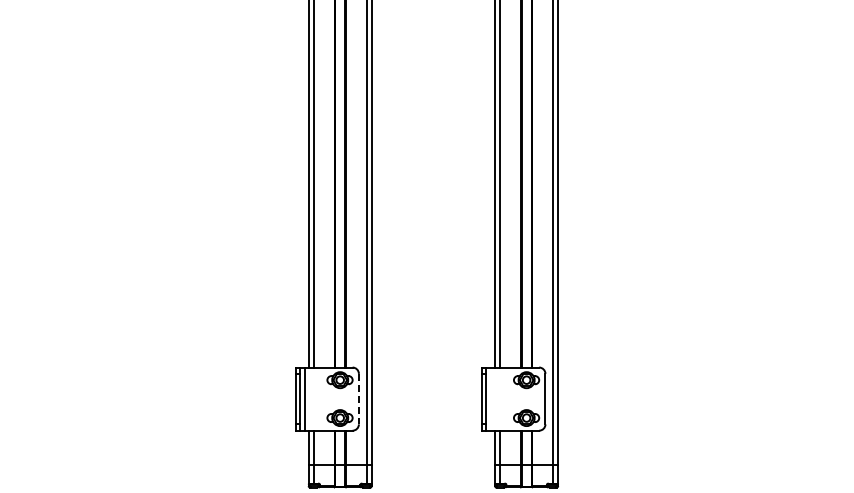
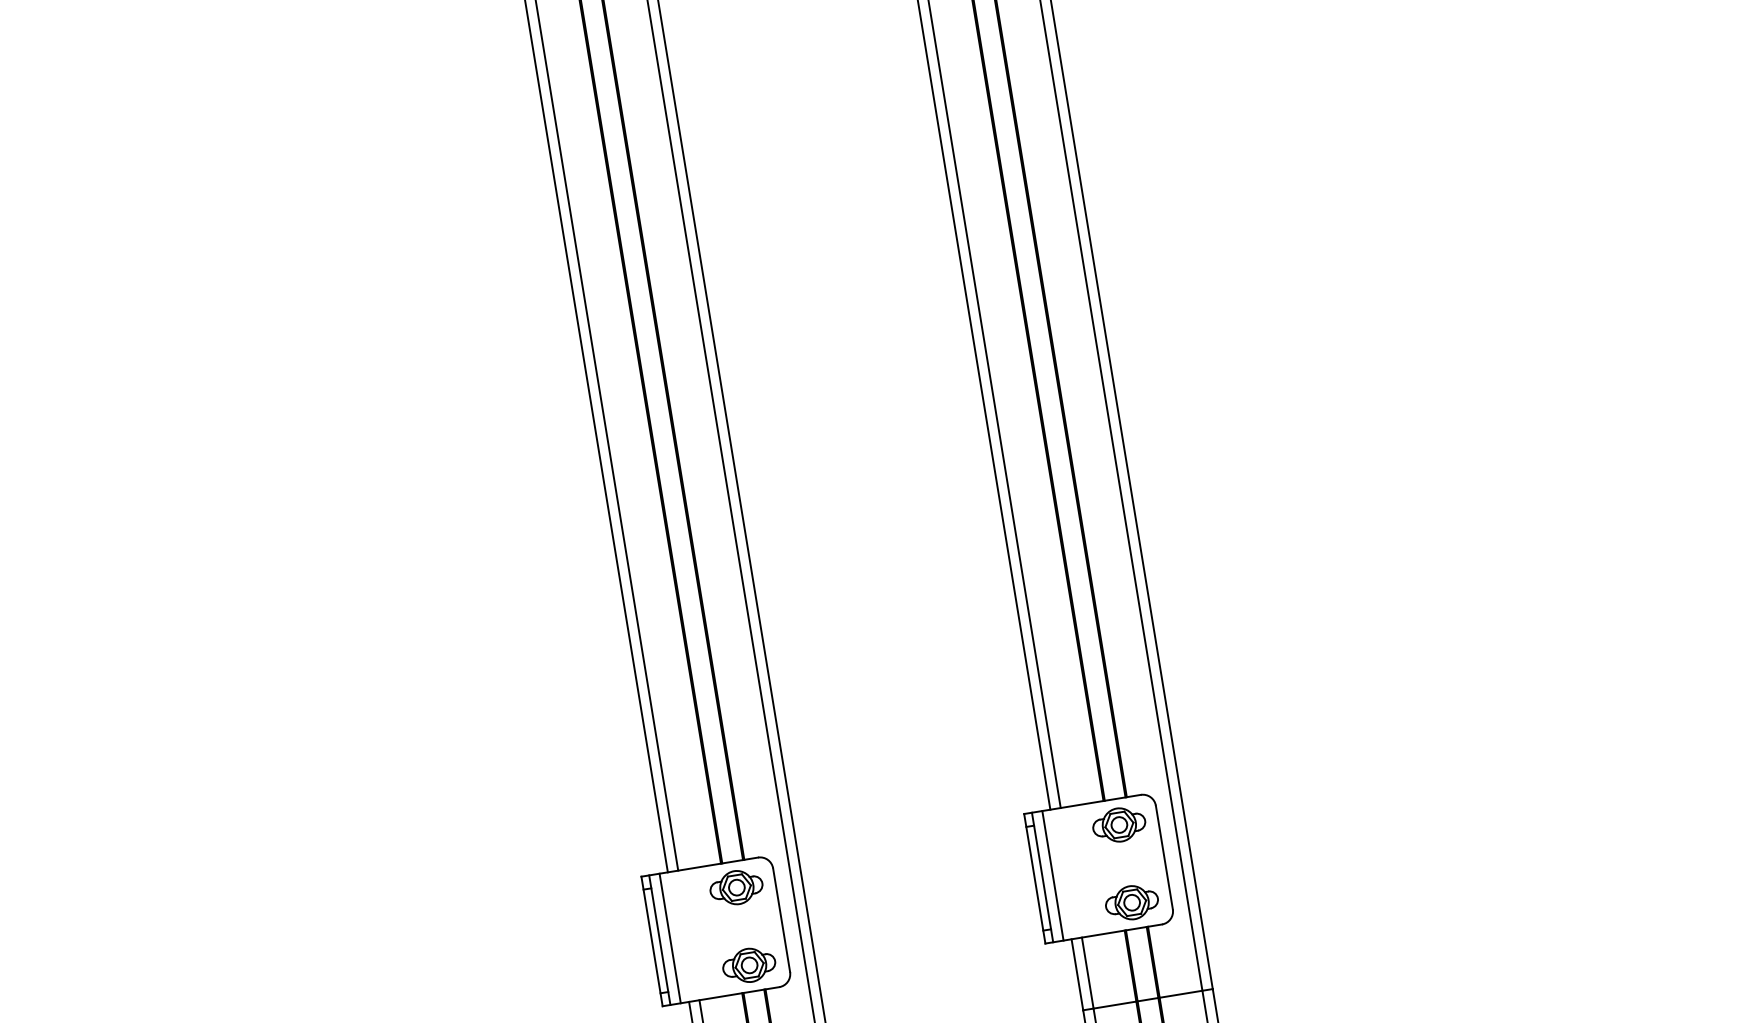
line: (491, 398) -> (1053, 874), added
line: (358, 399) -> (780, 921), dashed -> solid

